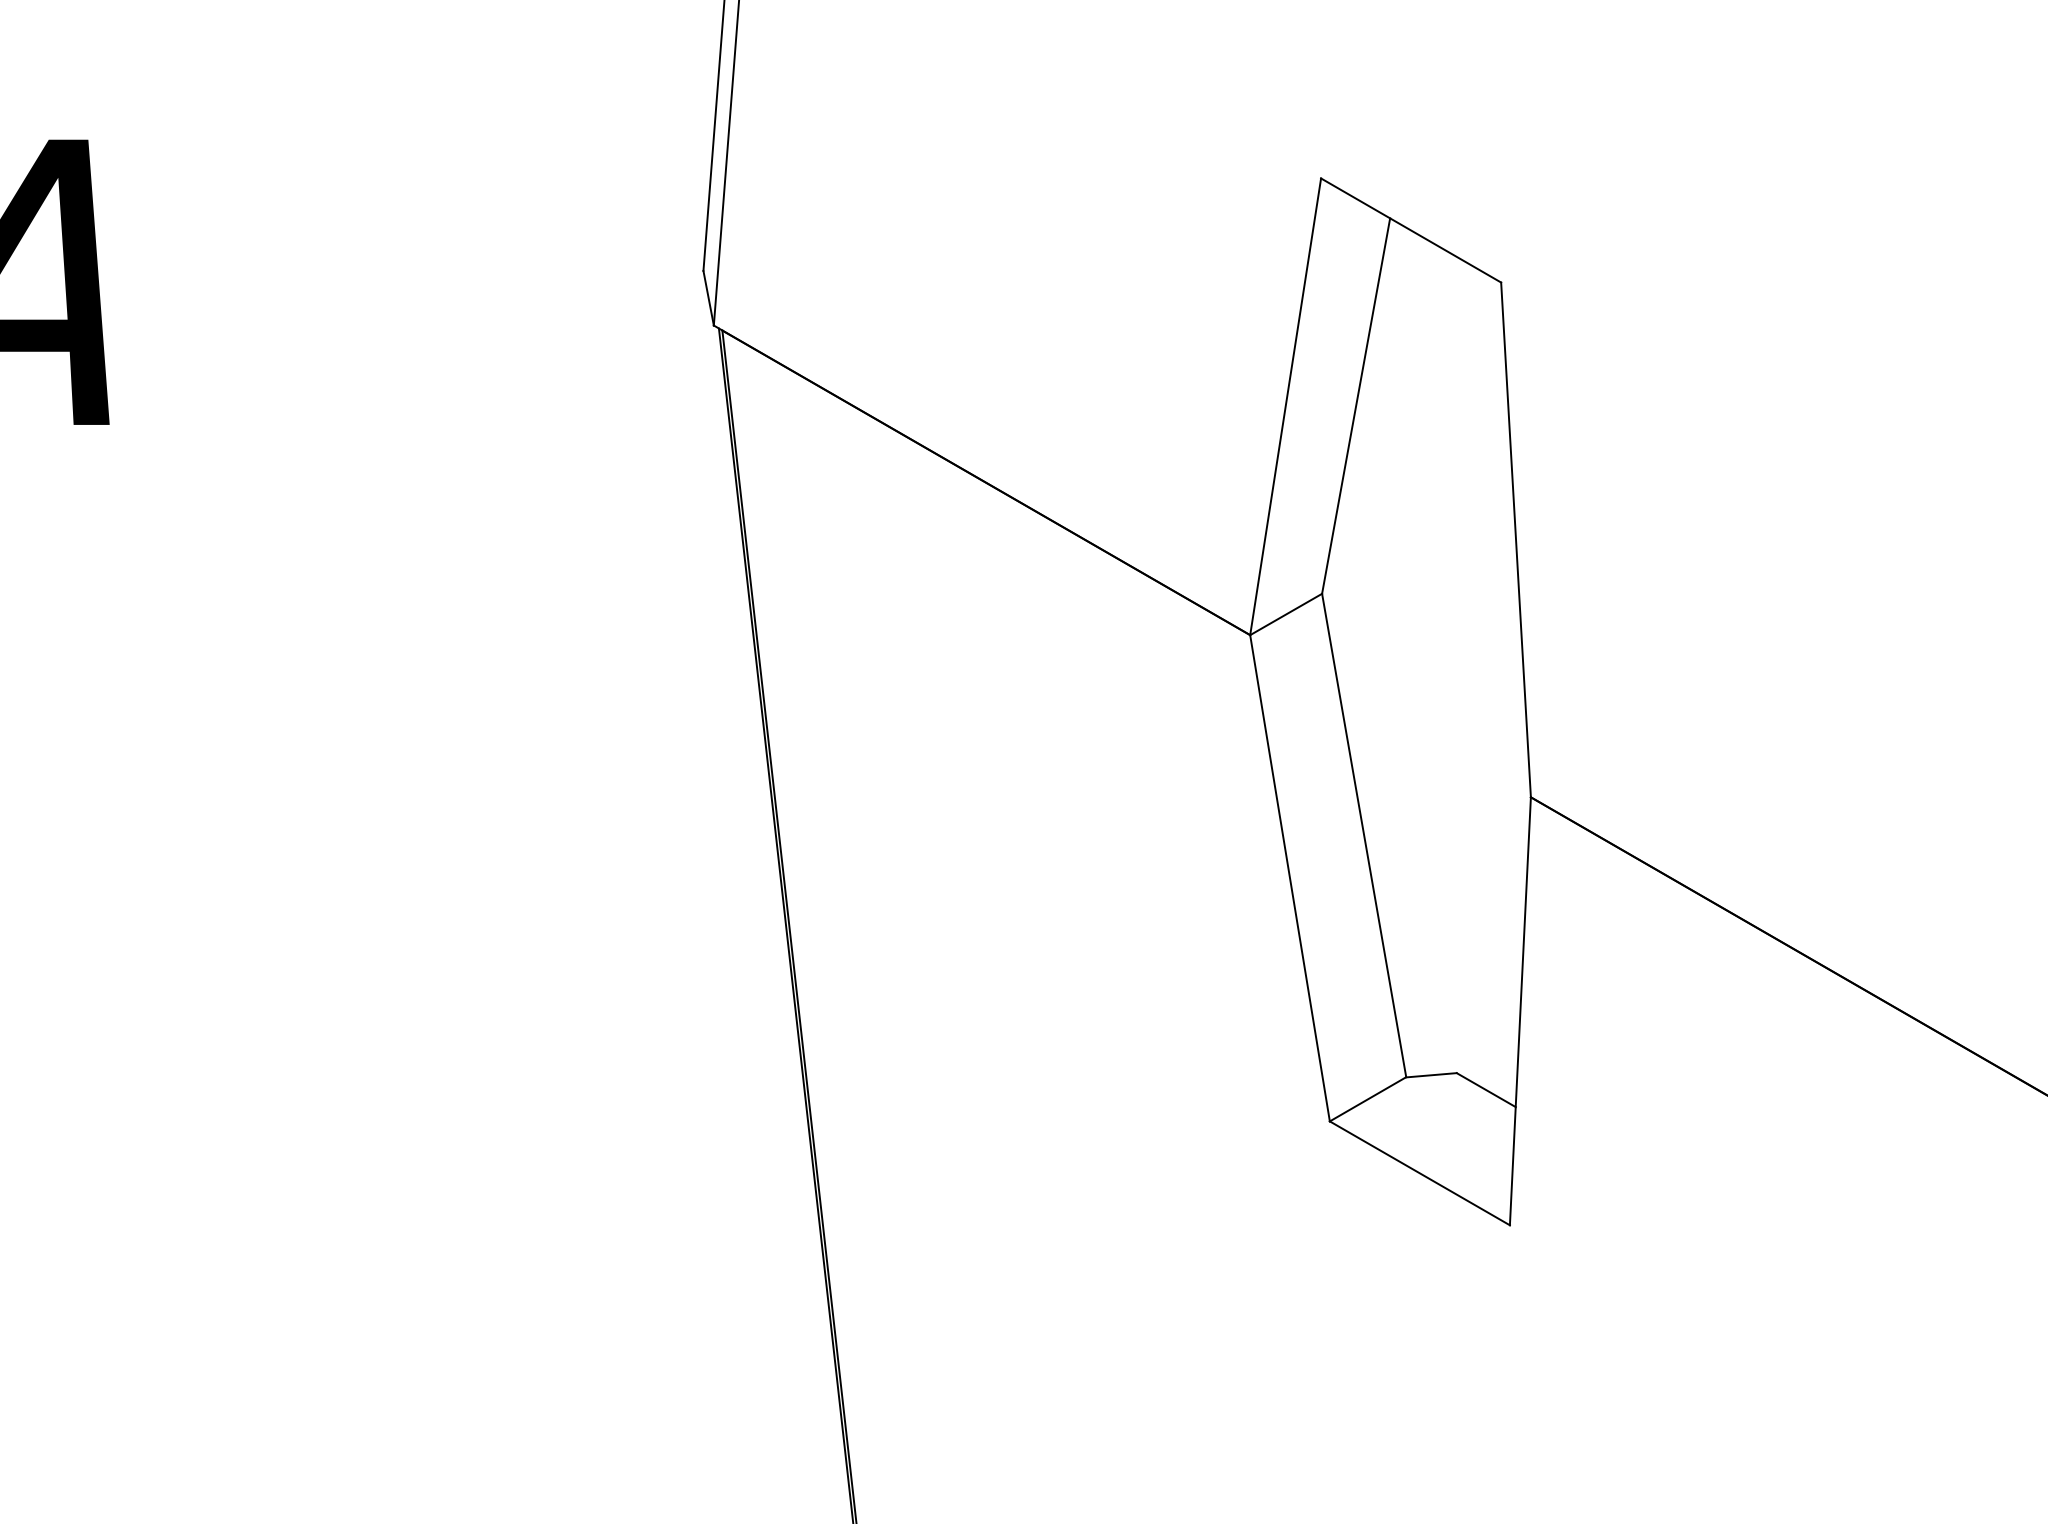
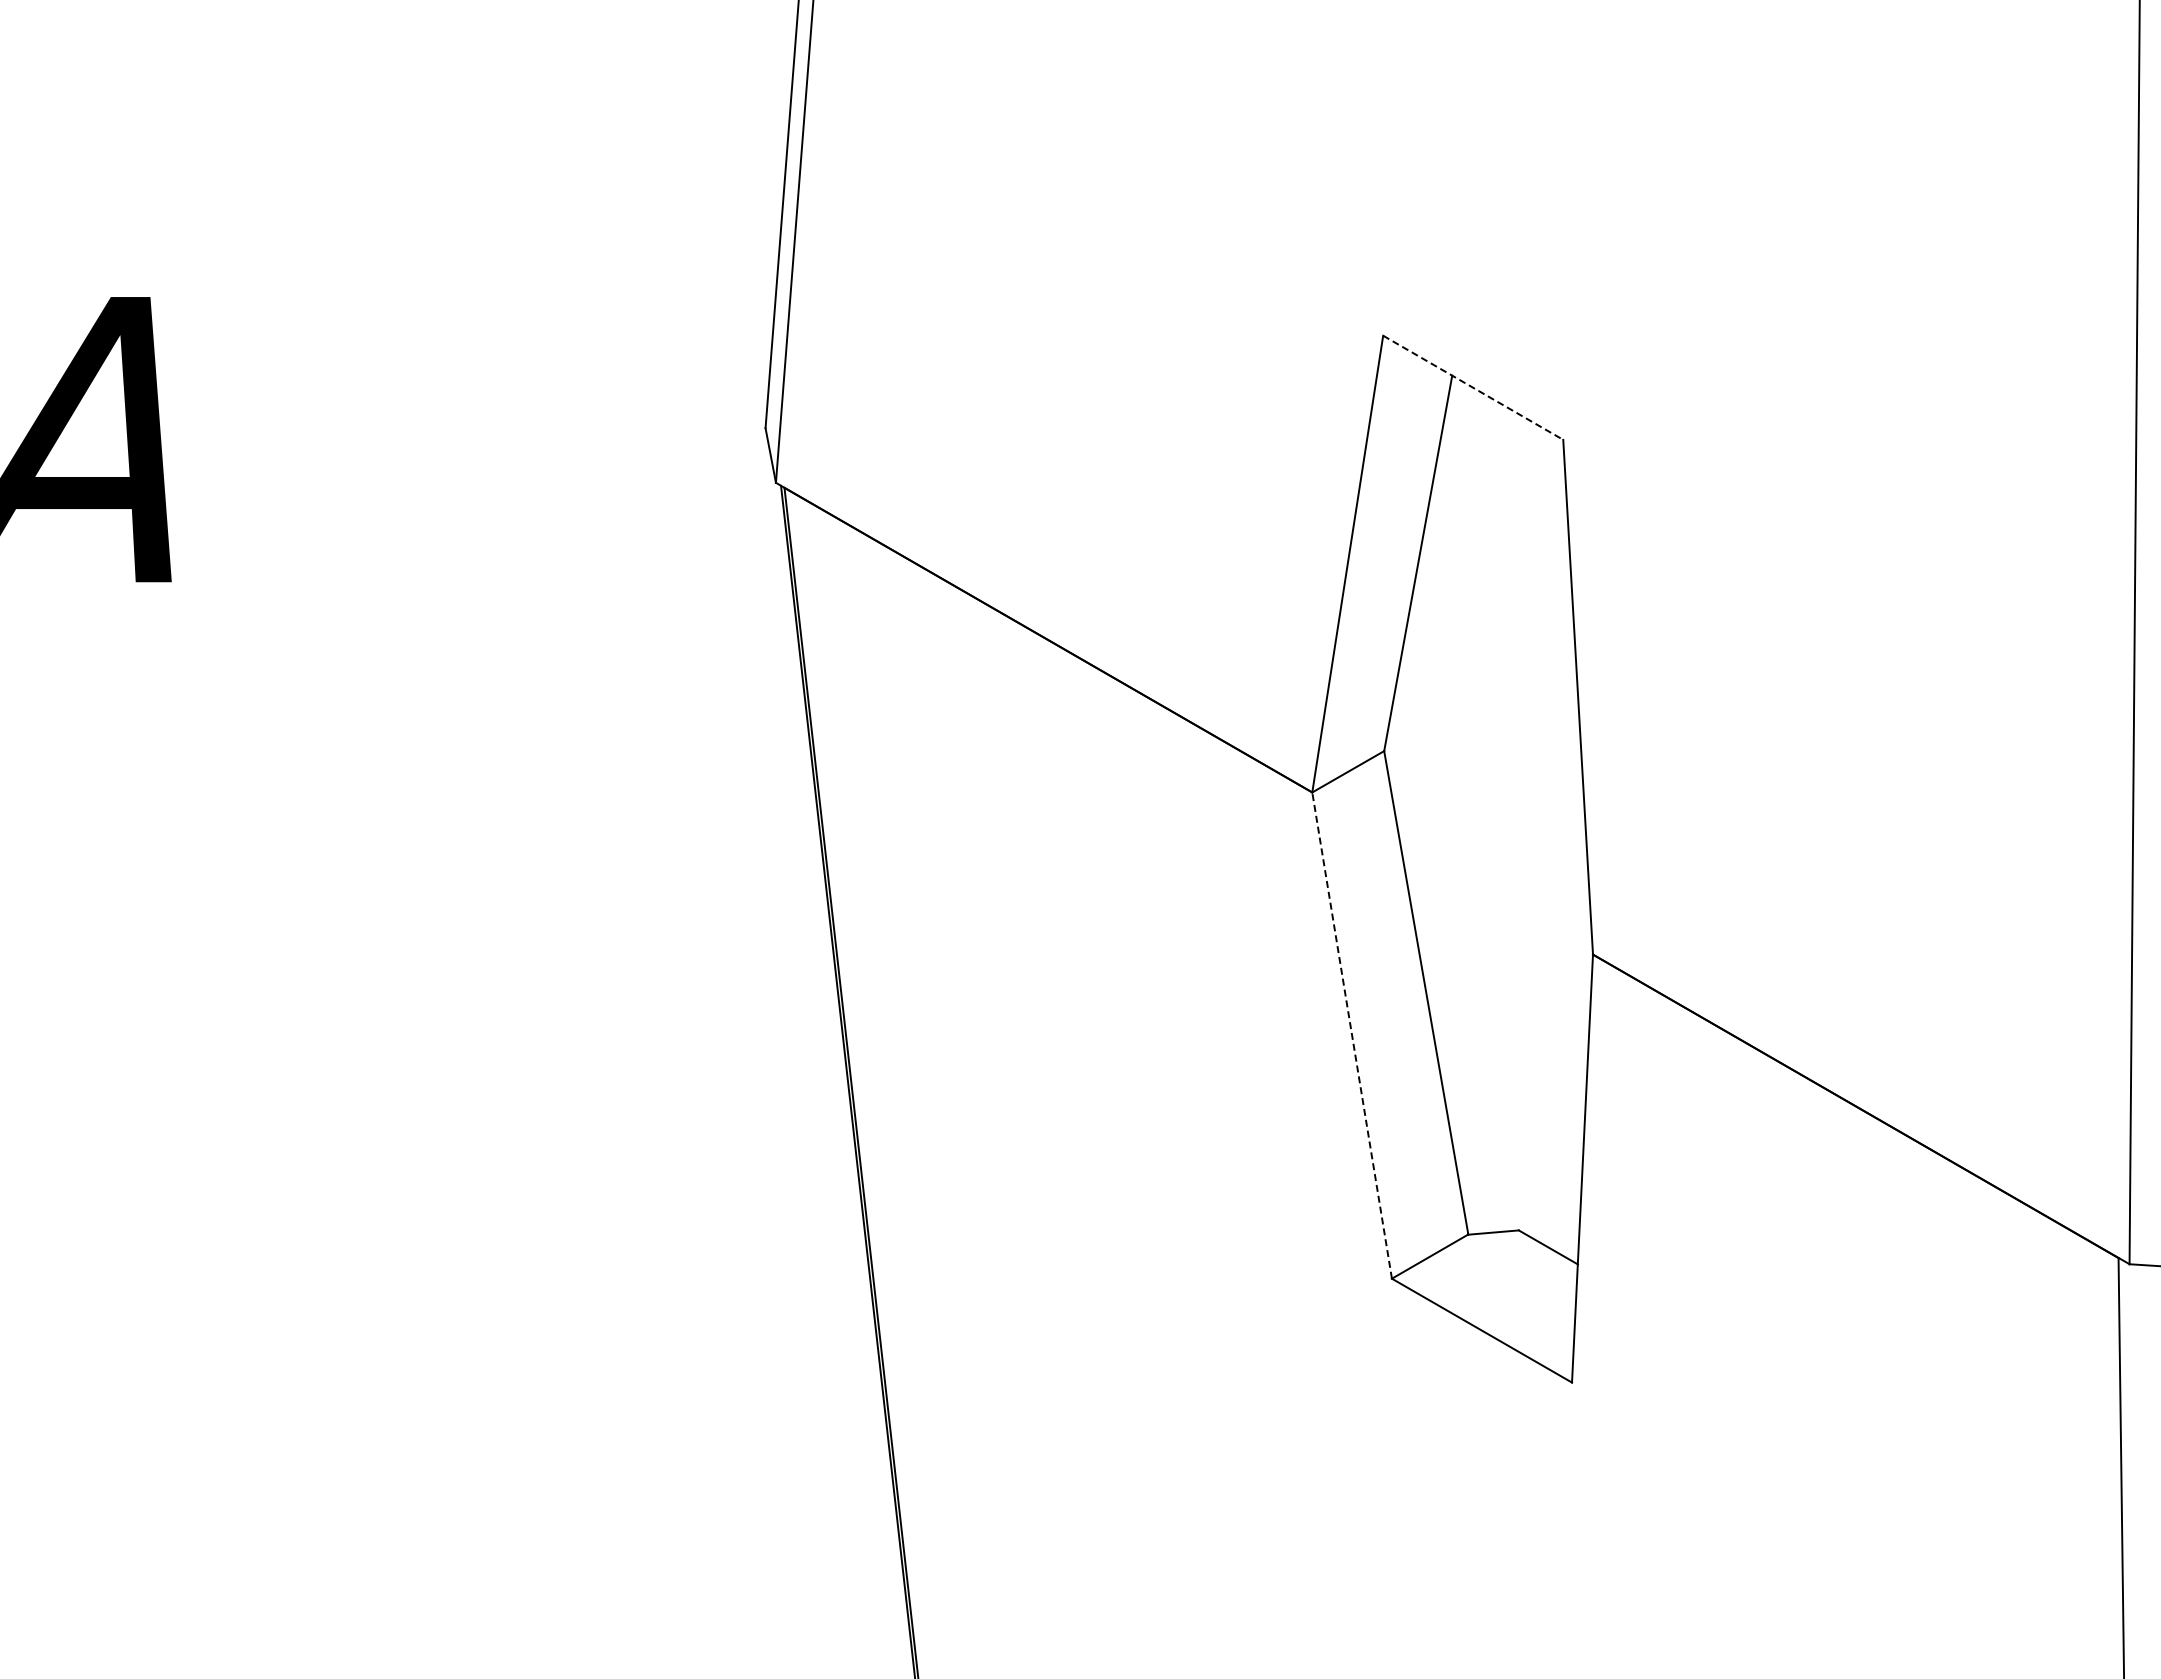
line: (1411, 230) -> (1473, 387), solid -> dashed
line: (1290, 878) -> (1352, 1035), solid -> dashed

